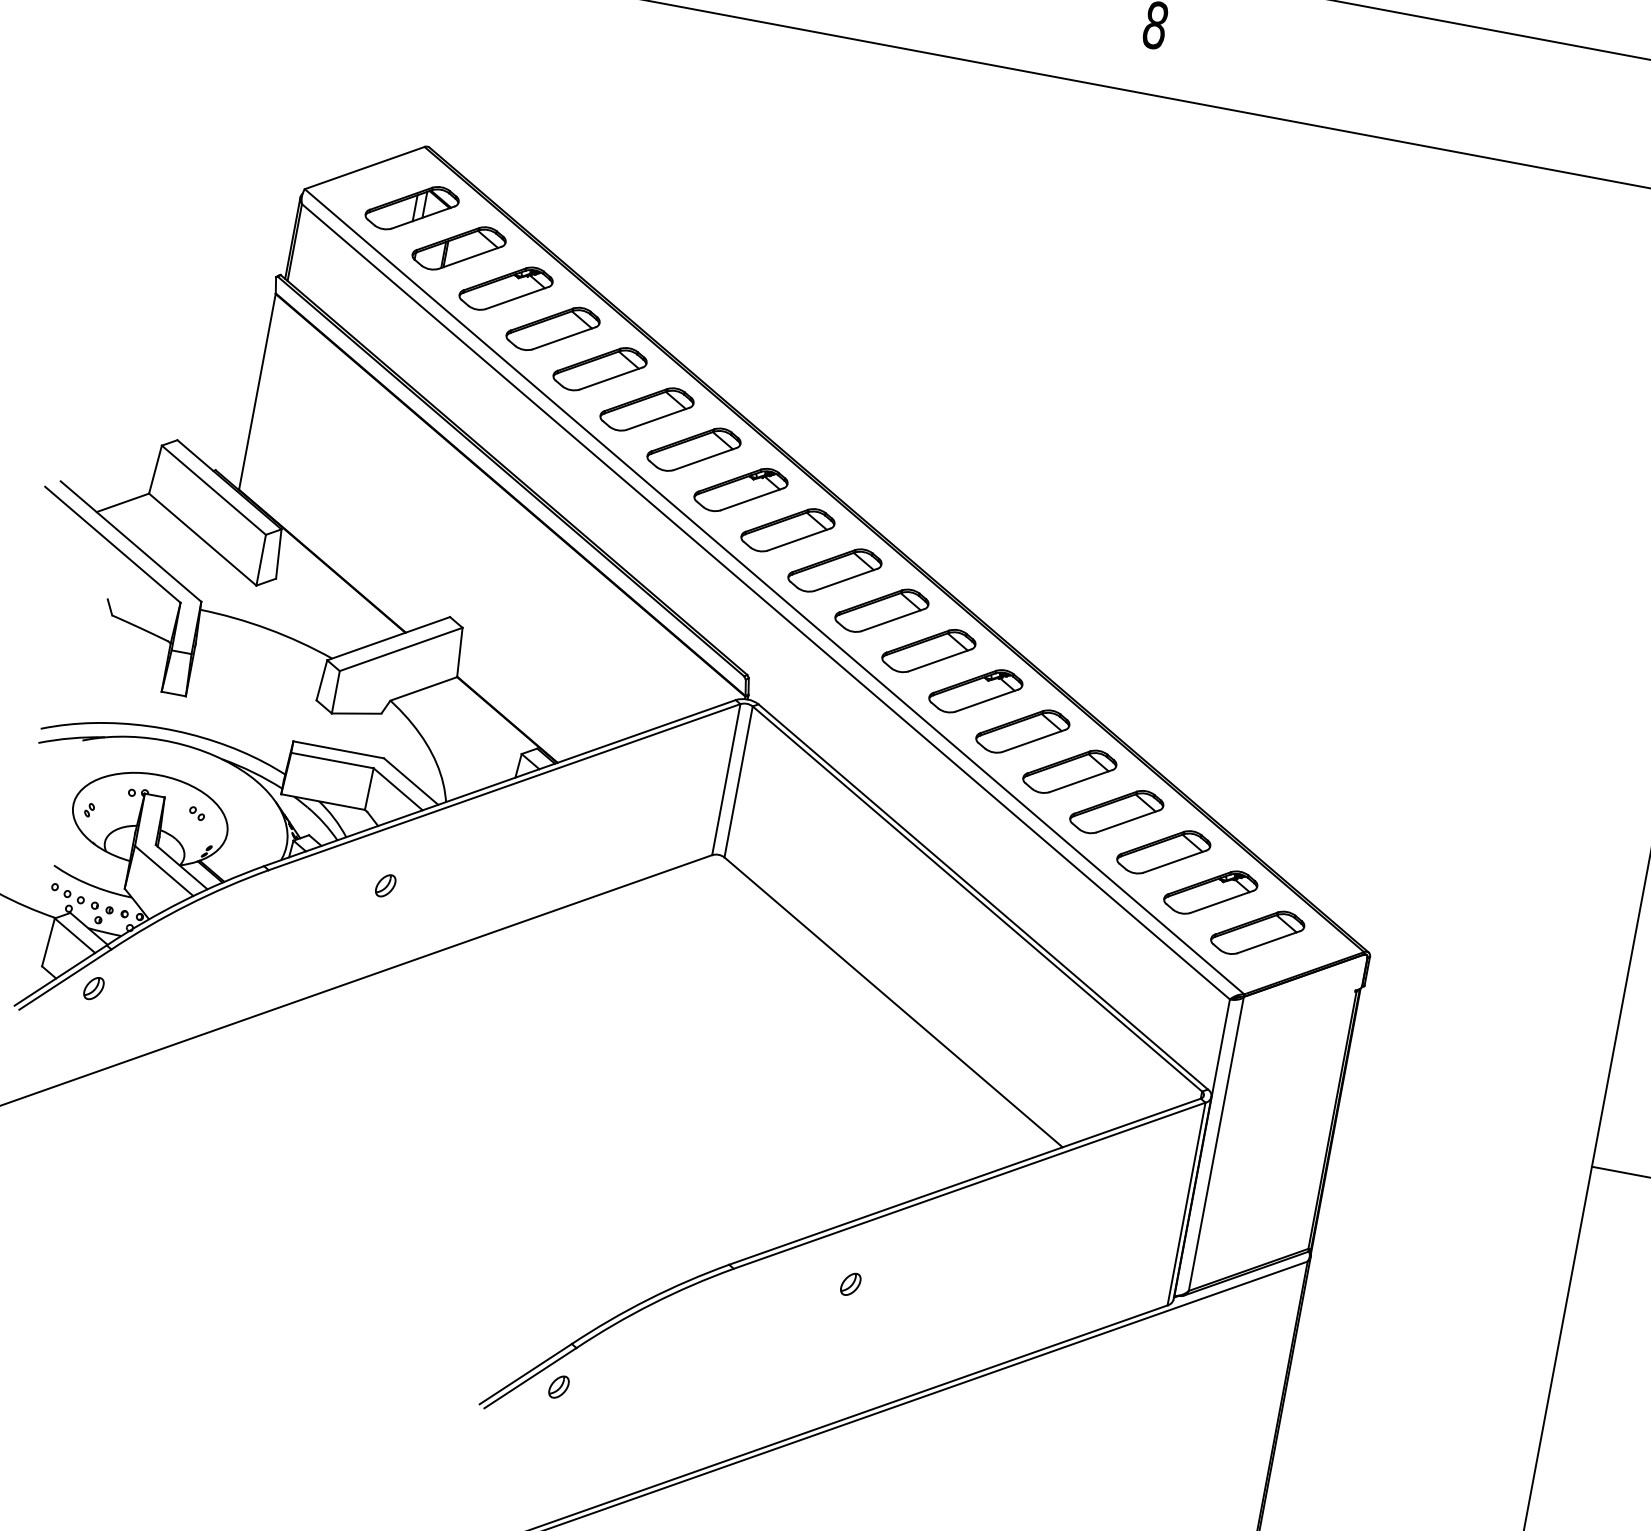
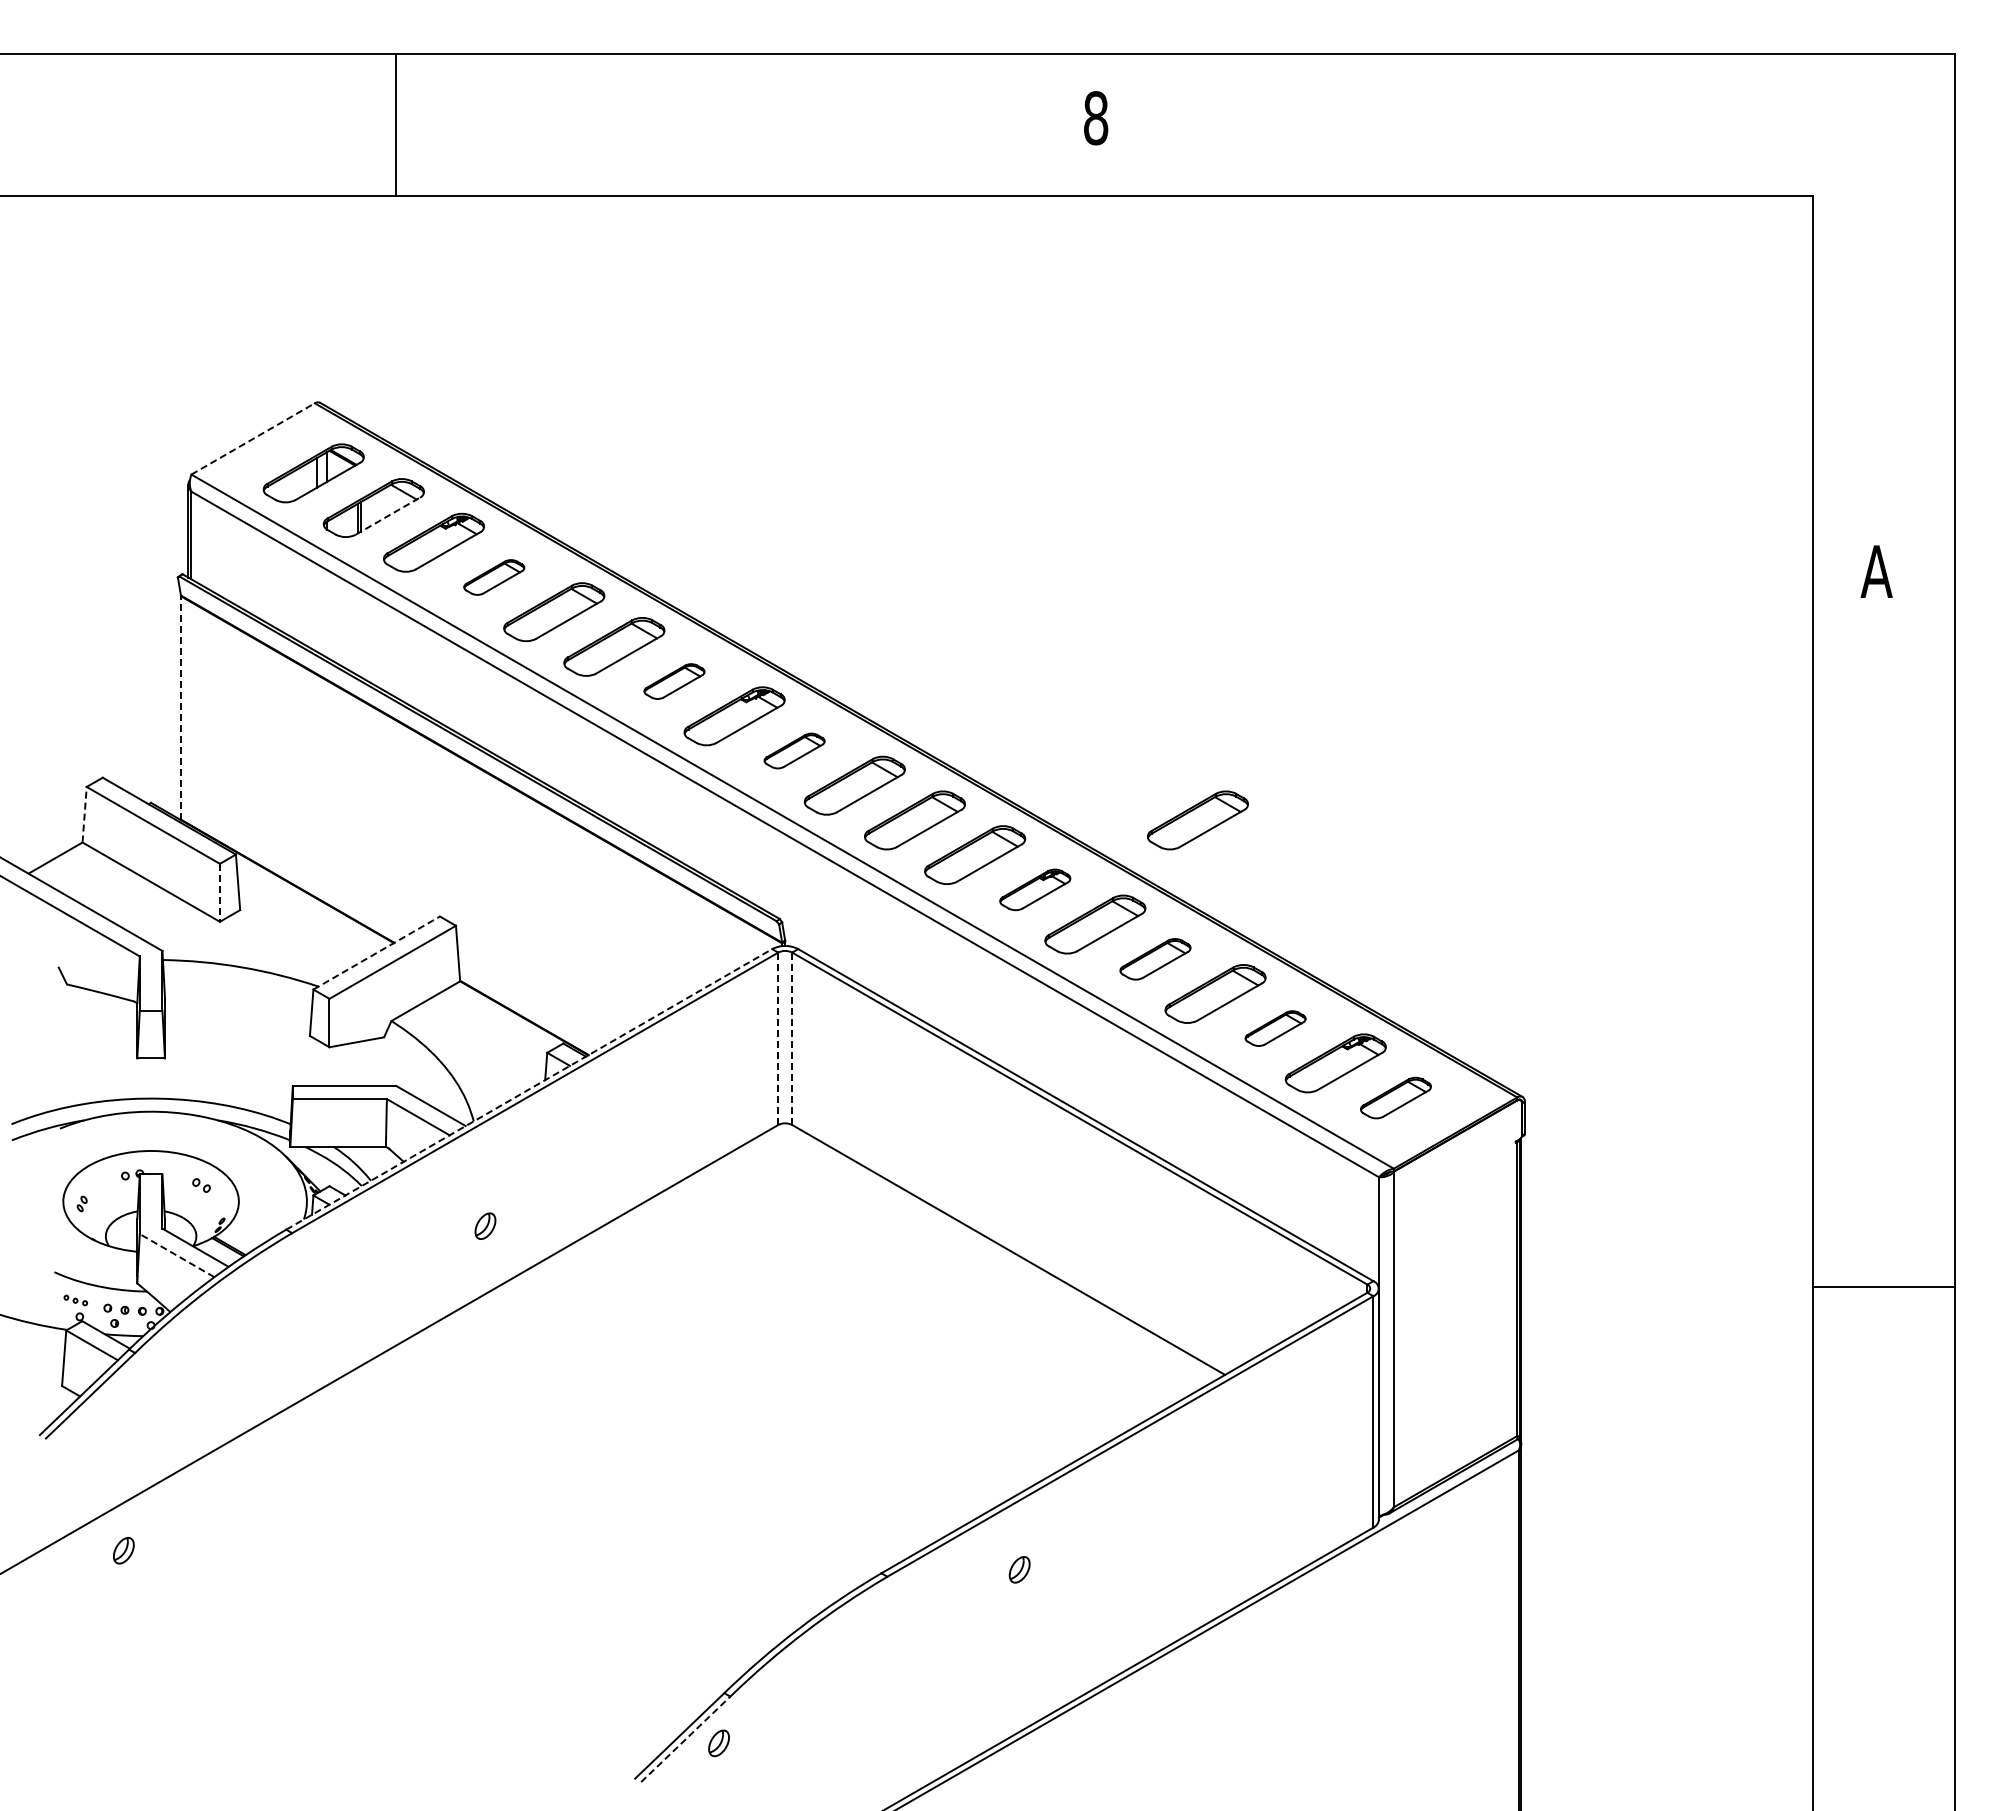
line: (365, 167) -> (253, 438), solid -> dashed
line: (470, 257) -> (388, 515), solid -> dashed
part: (553, 329) -> (494, 577), size x0.6
line: (257, 391) -> (181, 707), solid -> dashed
part: (694, 449) -> (674, 681), size x0.6
line: (155, 469) -> (84, 814), solid -> dashed
part: (787, 529) -> (794, 750), size x0.6
line: (260, 559) -> (219, 892), solid -> dashed
line: (389, 638) -> (377, 952), solid -> dashed
part: (1129, 657) -> (1197, 820), added
part: (976, 691) -> (1035, 889), size x0.7
part: (1069, 772) -> (1155, 959), size x0.7
line: (726, 780) -> (778, 1039), solid -> dashed
line: (738, 782) -> (792, 1039), solid -> dashed
line: (500, 783) -> (529, 1089), solid -> dashed
part: (1163, 852) -> (1275, 1028), size x0.6
line: (163, 870) -> (176, 1255), solid -> dashed
part: (385, 885) -> (485, 1225), moved
part: (67, 893) -> (75, 1300), size x0.6
part: (1257, 932) -> (1395, 1097), size x0.7
part: (93, 988) -> (123, 1550), moved
line: (530, 1378) -> (685, 1739), solid -> dashed

